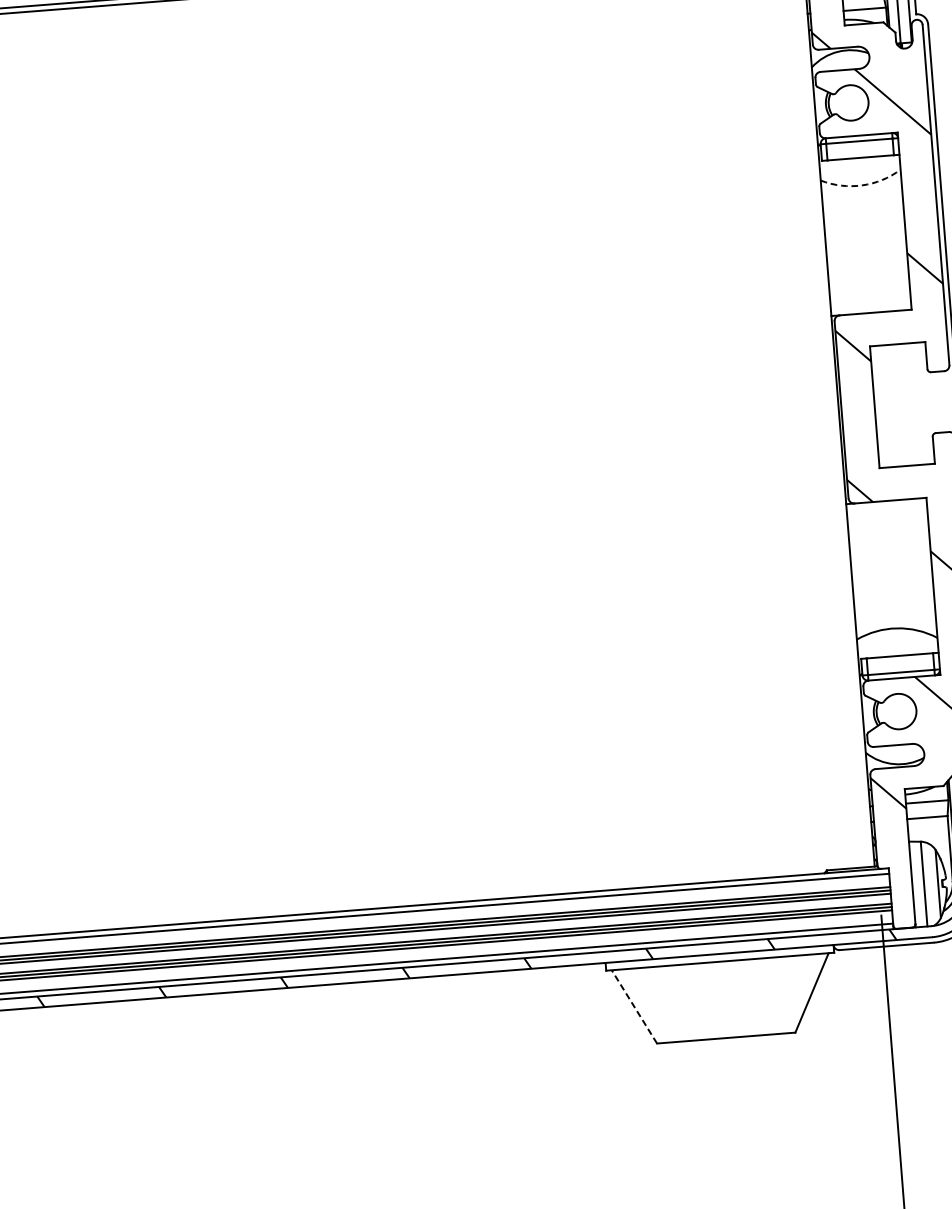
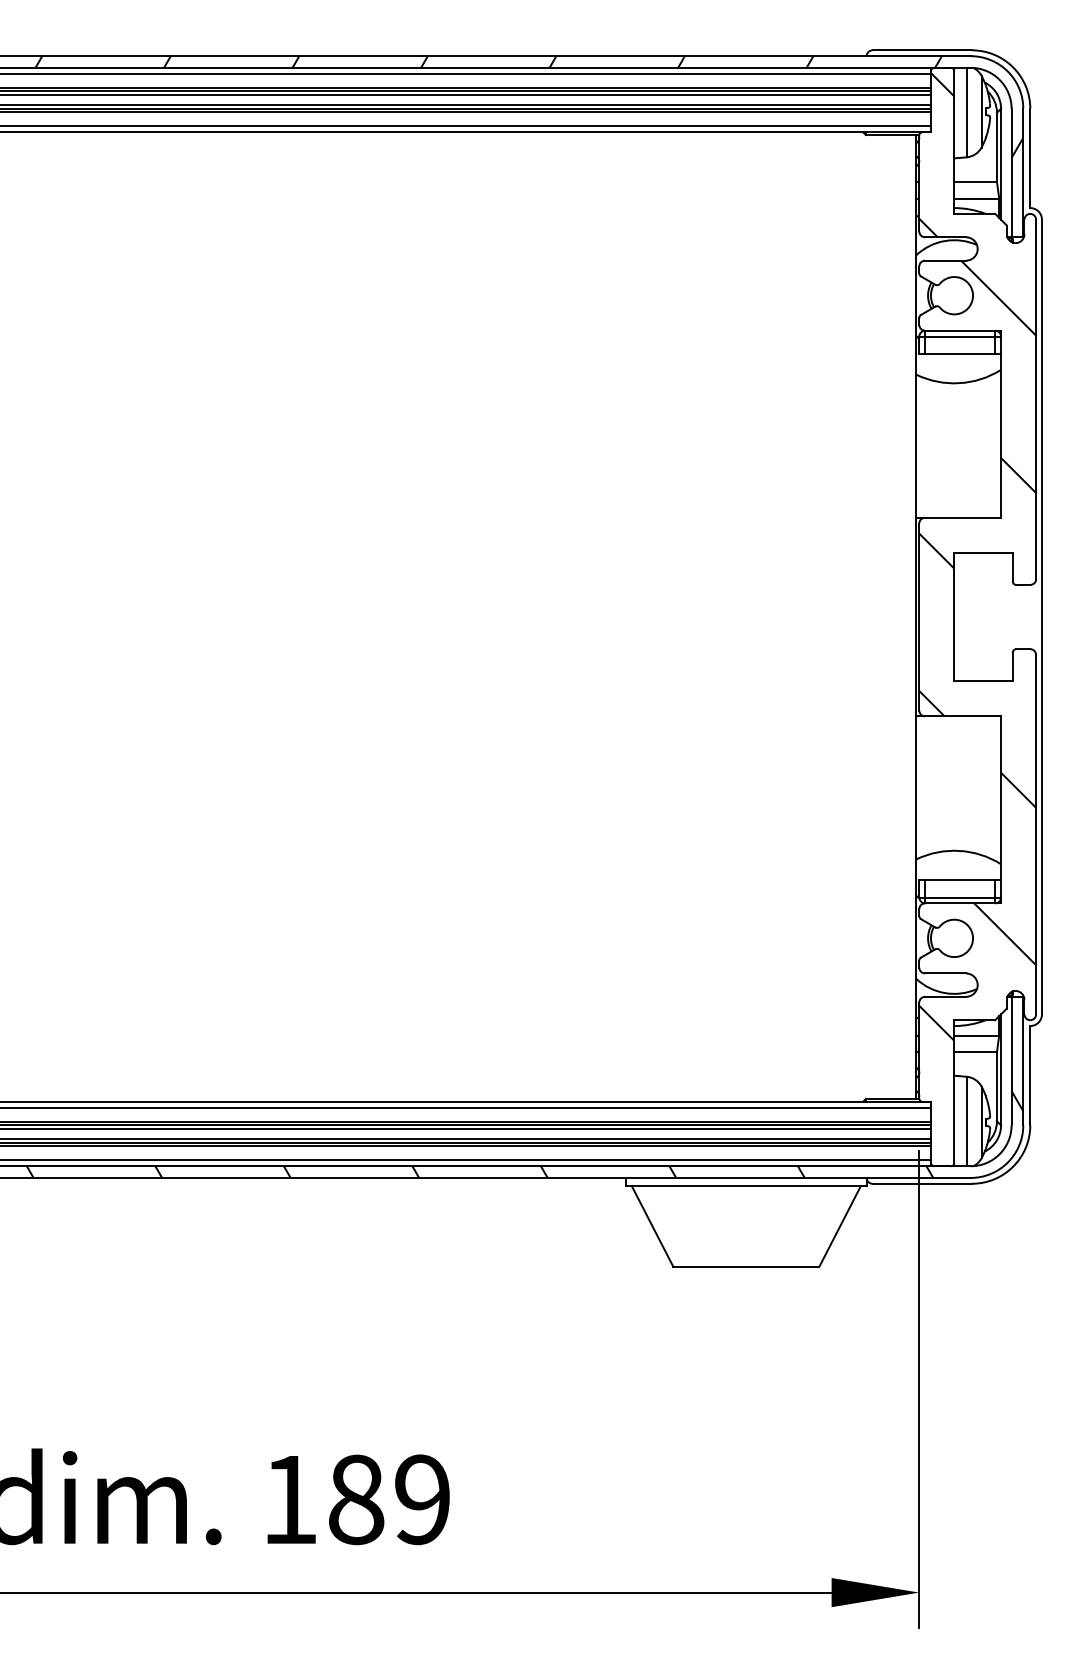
arc: (862, 185) -> (959, 383), dashed -> solid
line: (634, 1006) -> (652, 1225), dashed -> solid

